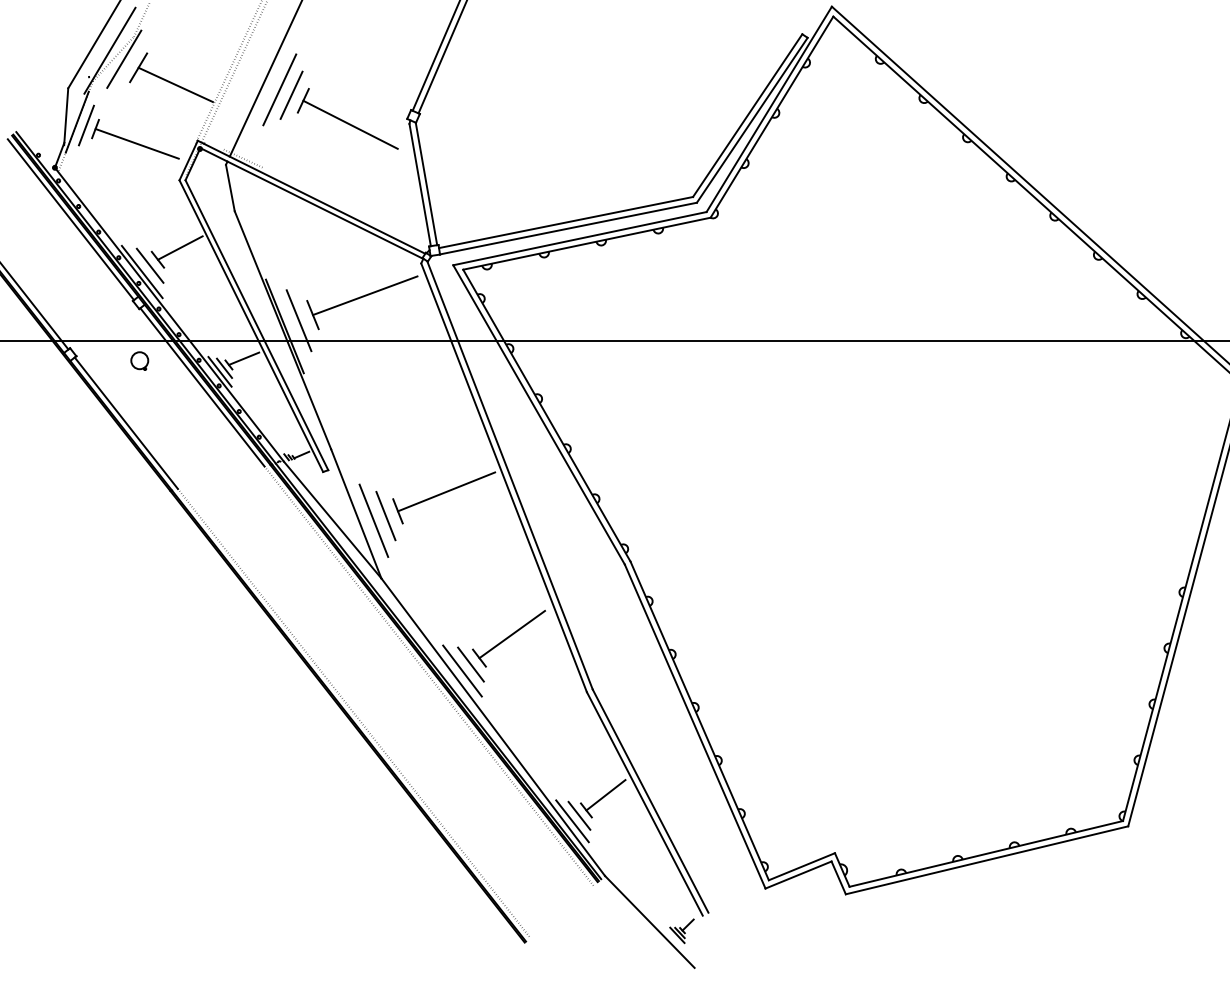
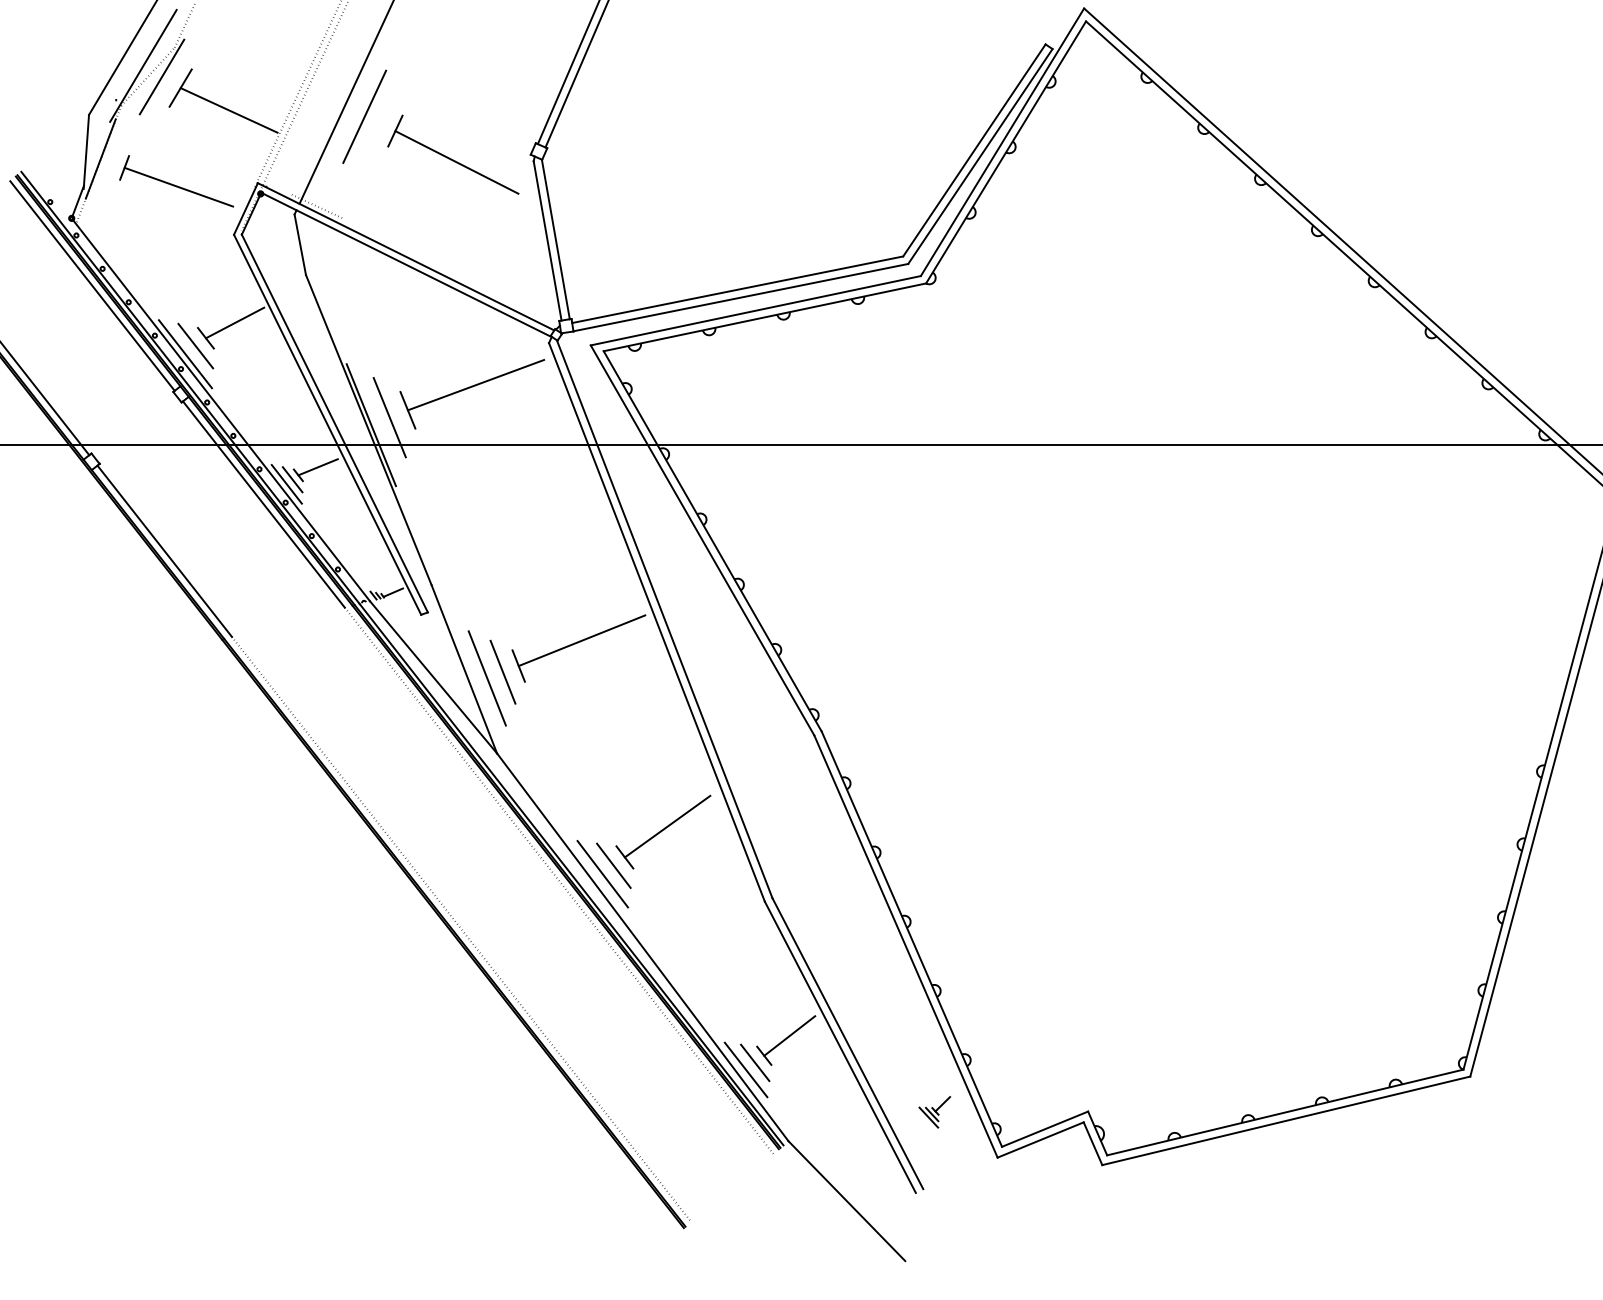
line: (291, 94) -> (379, 123), removed
line: (86, 125) -> (112, 163), removed
part: (139, 360) -> (182, 469), removed
part: (681, 931) -> (934, 1112), moved

